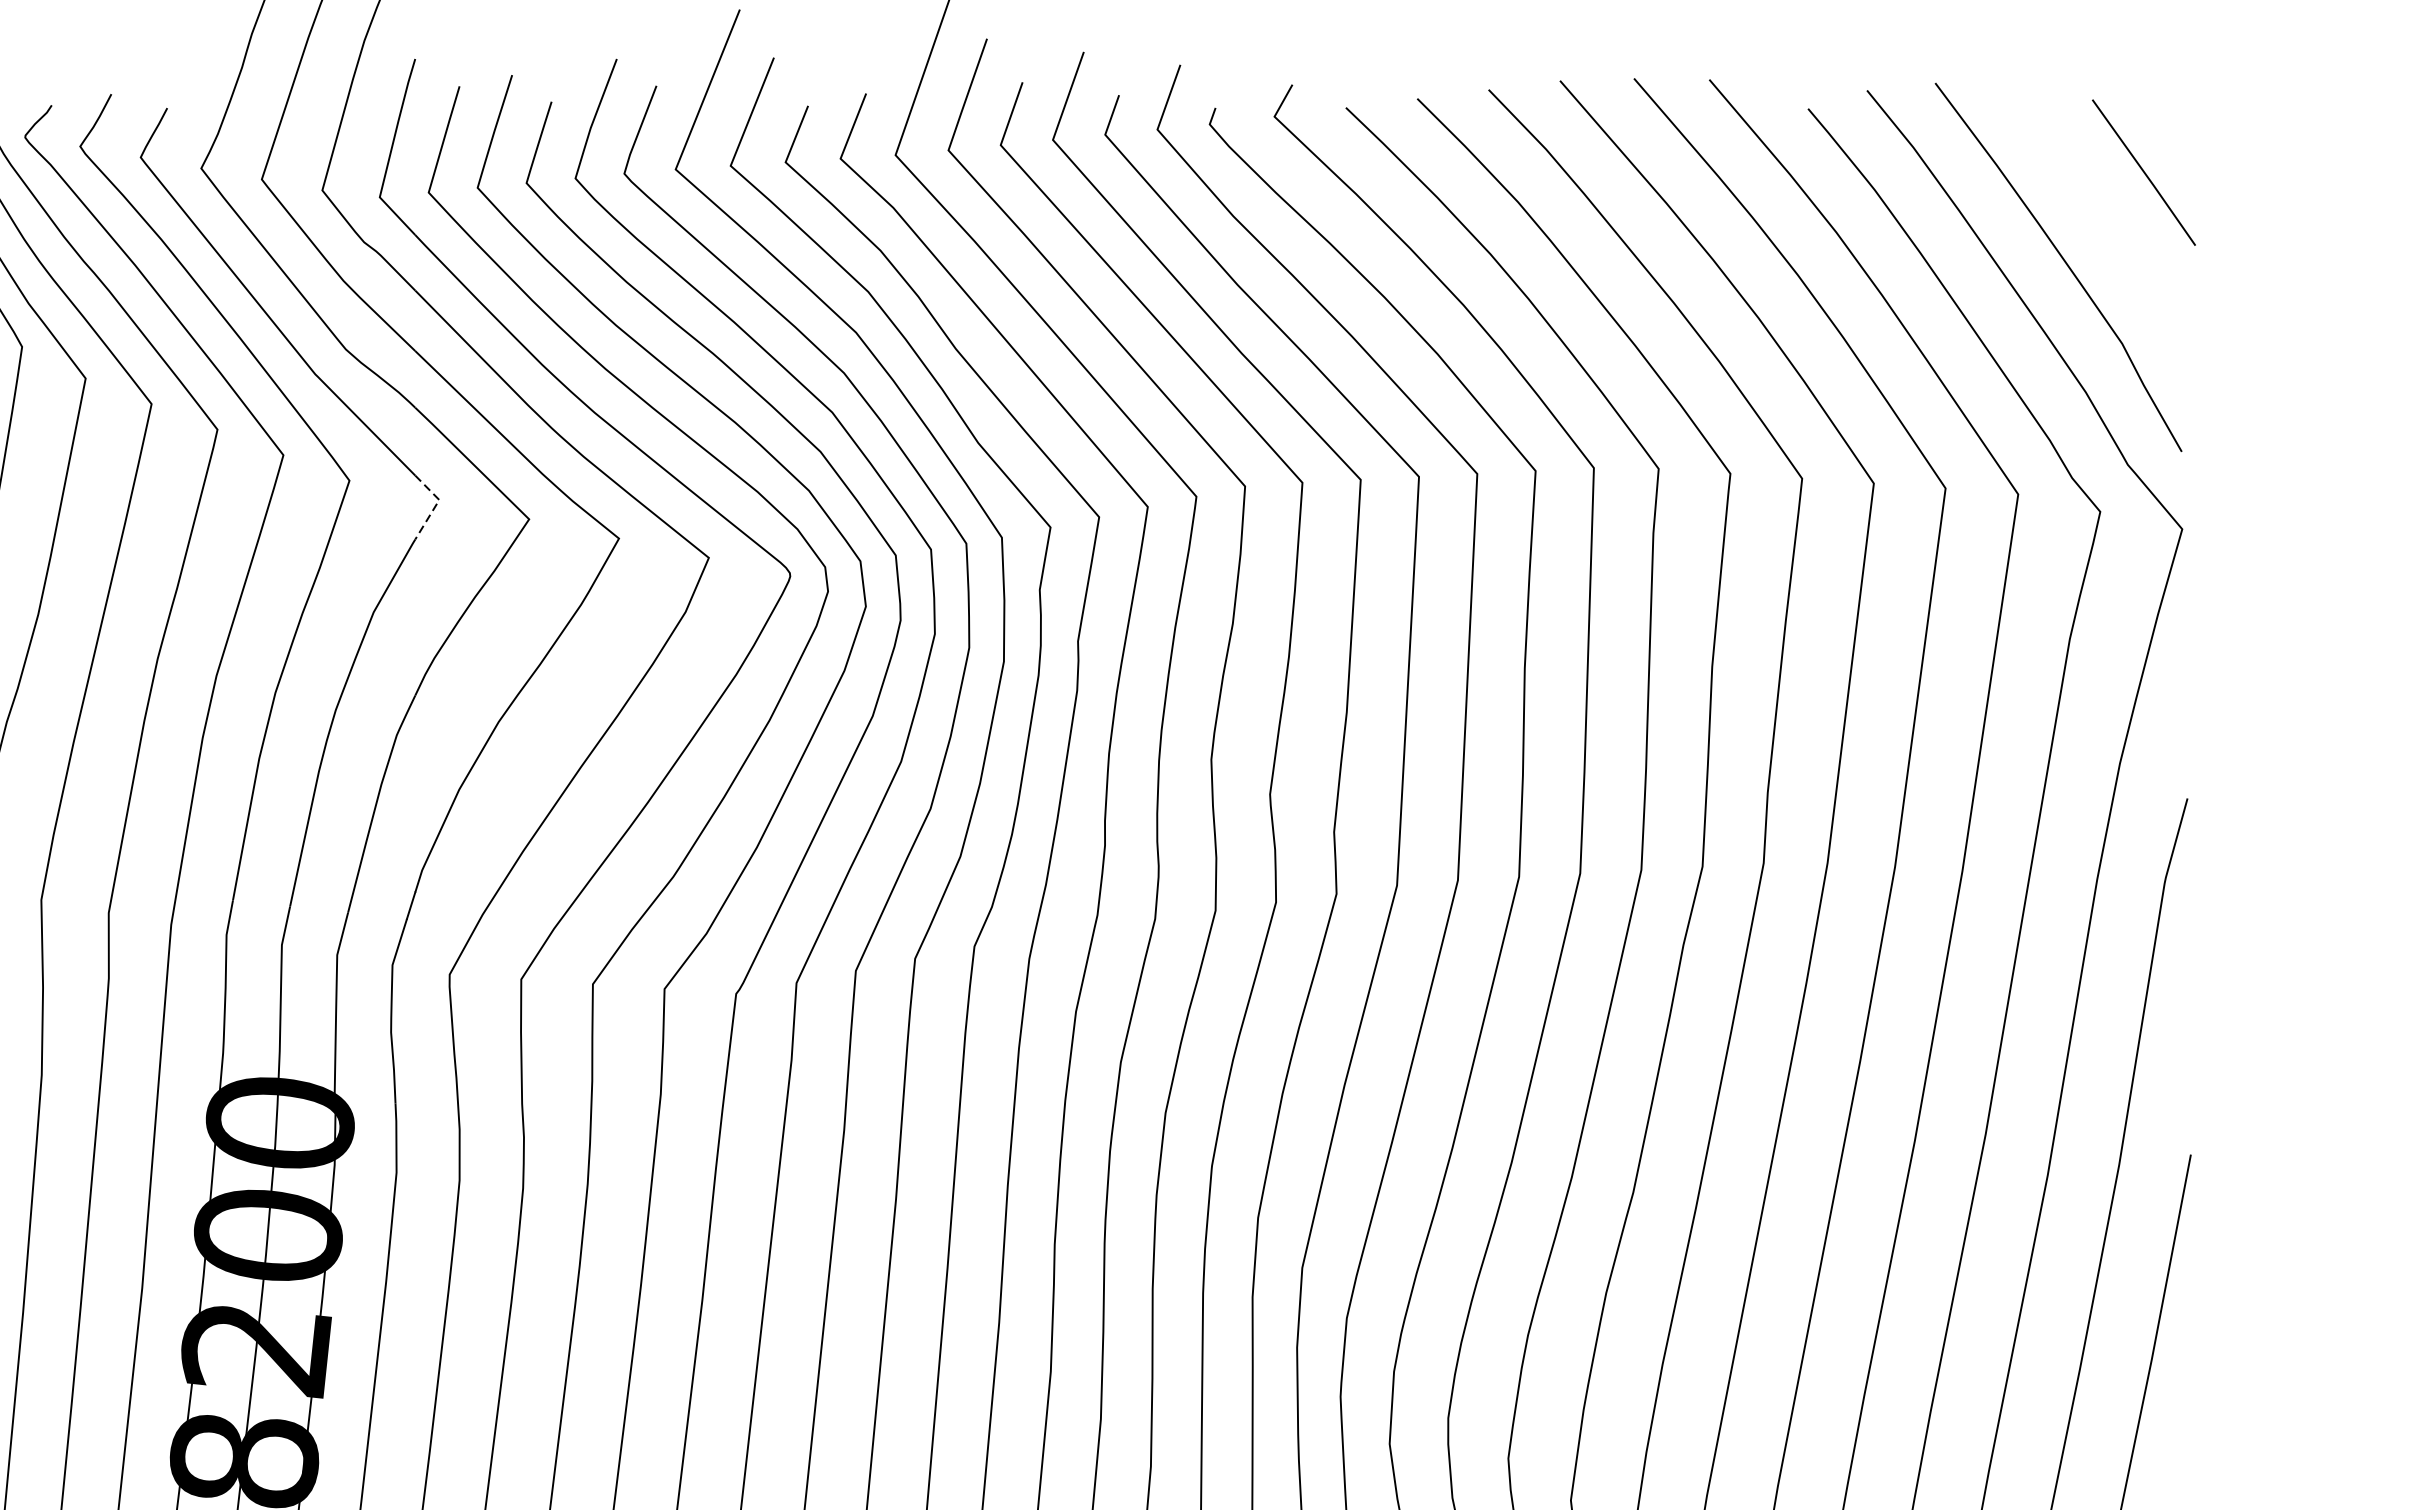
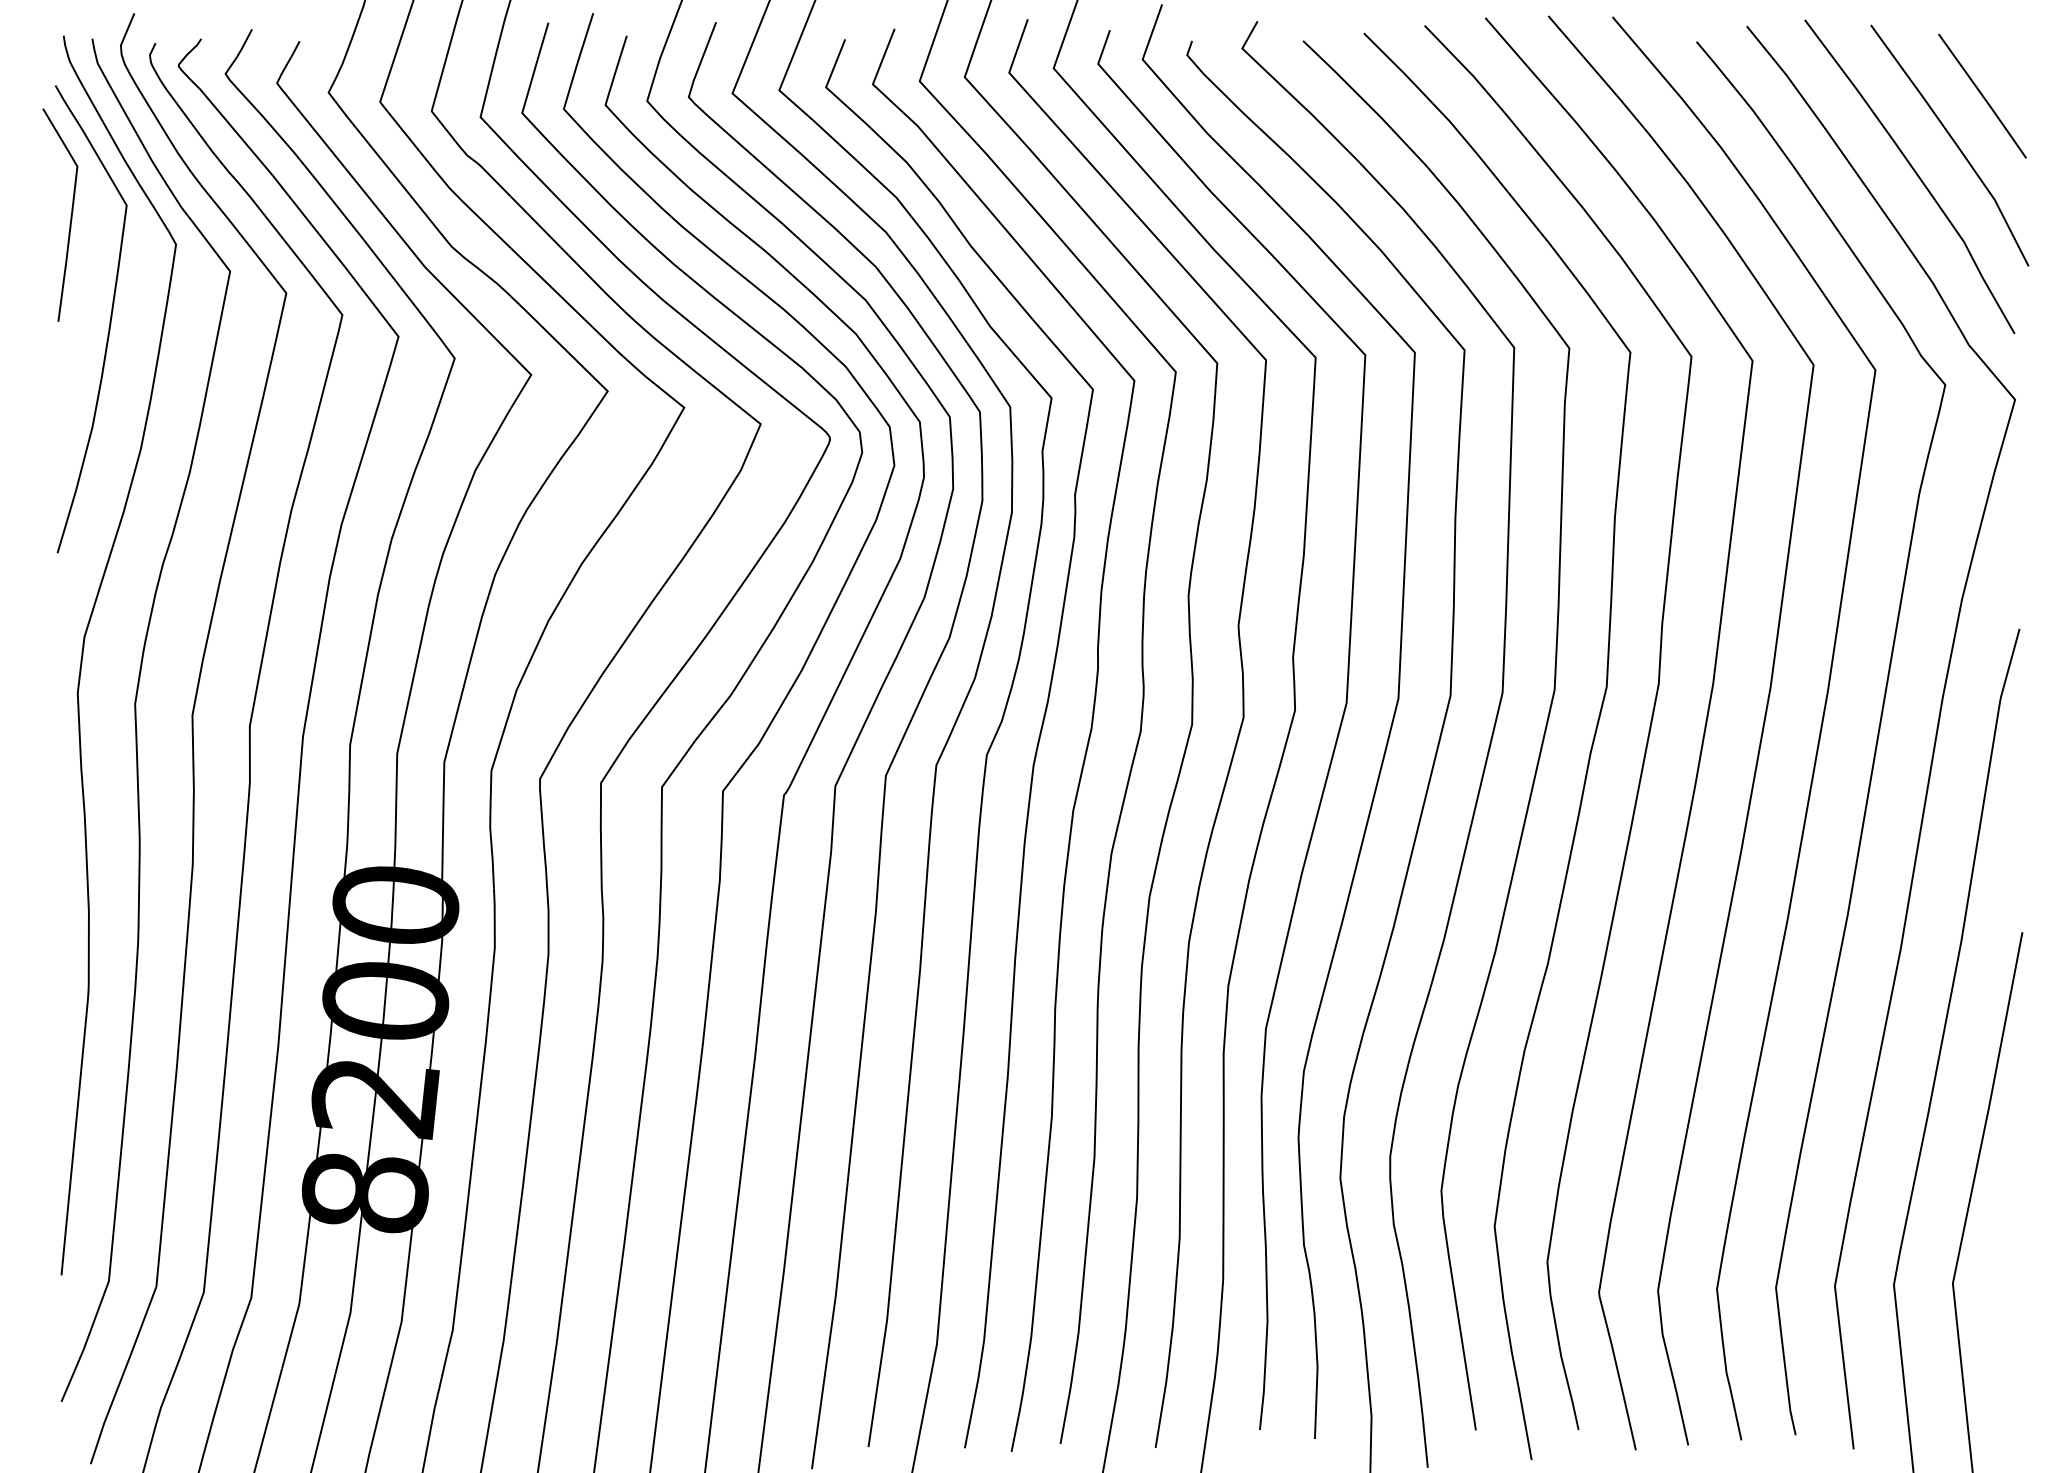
curve: (2109, 227) -> (1953, 142), added
line: (436, 505) -> (528, 379), dashed -> solid

